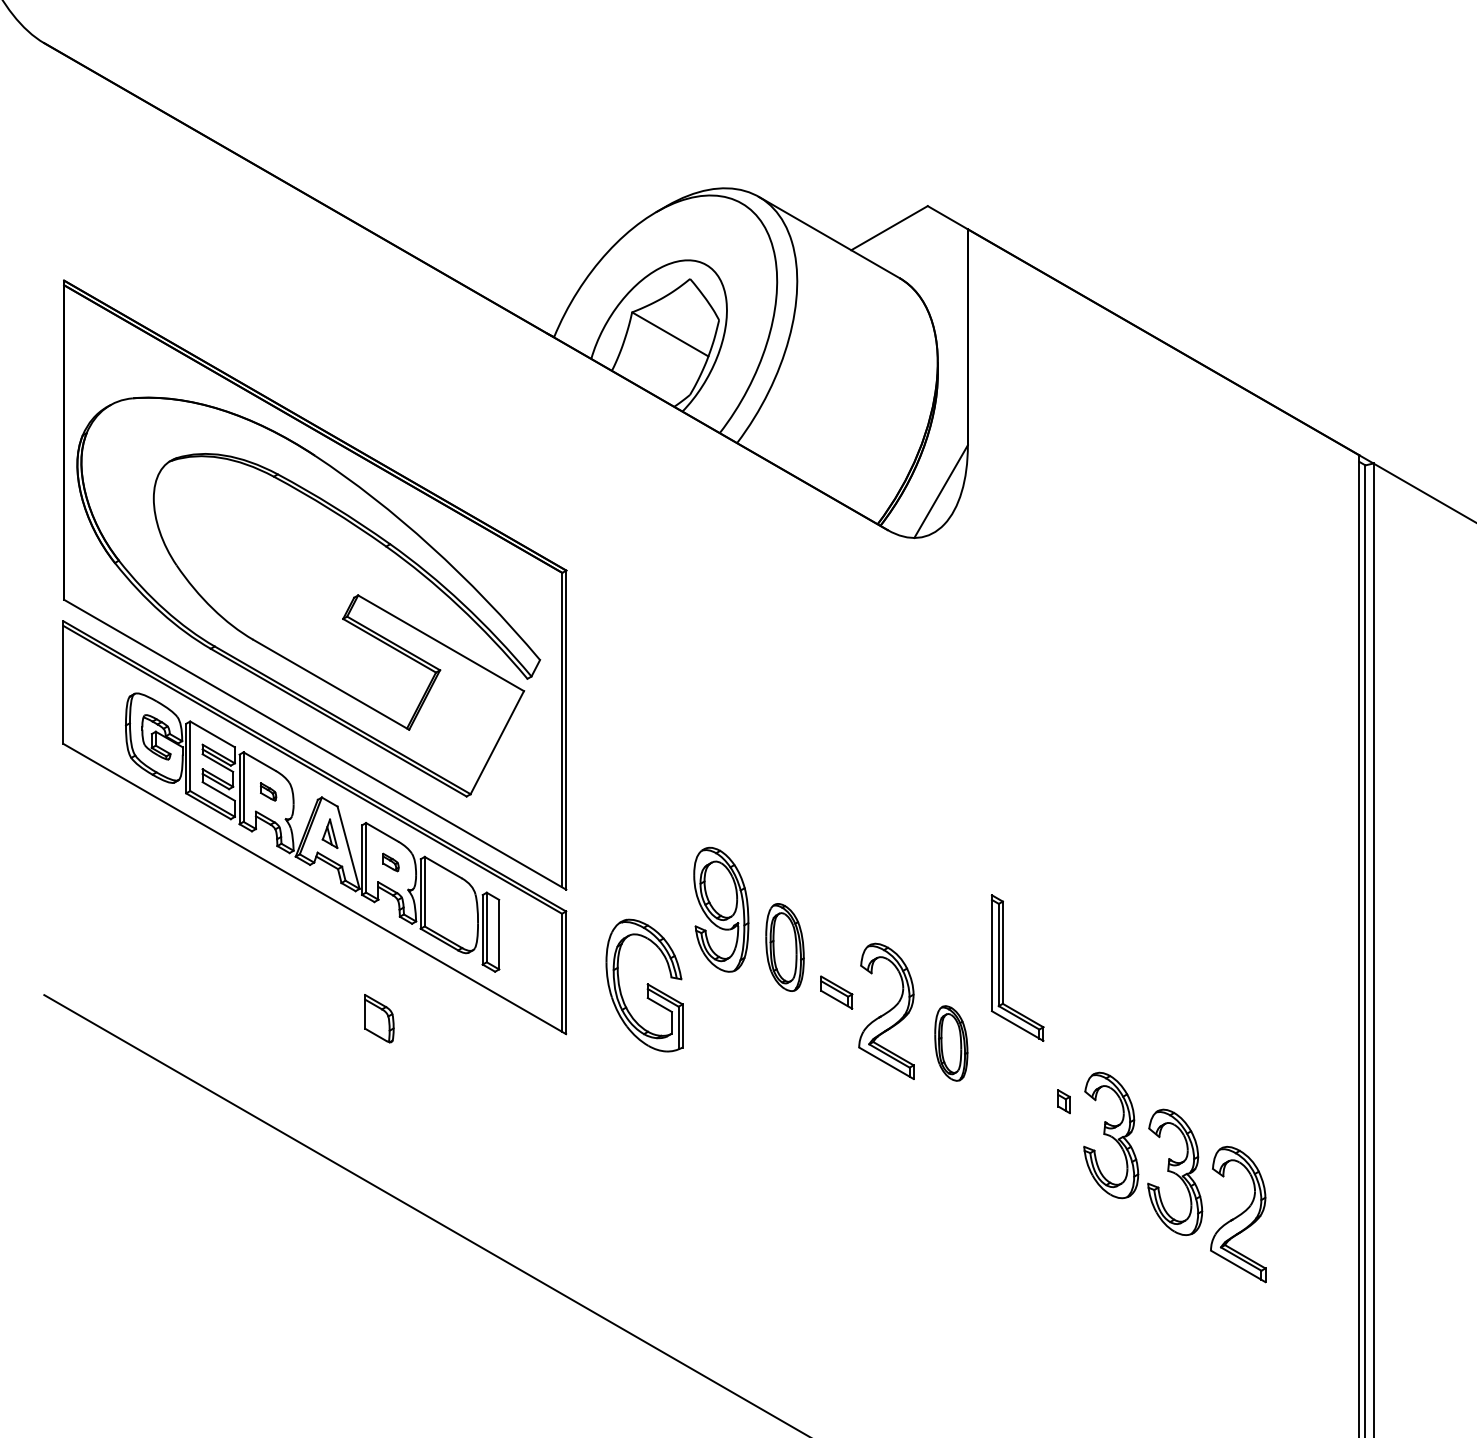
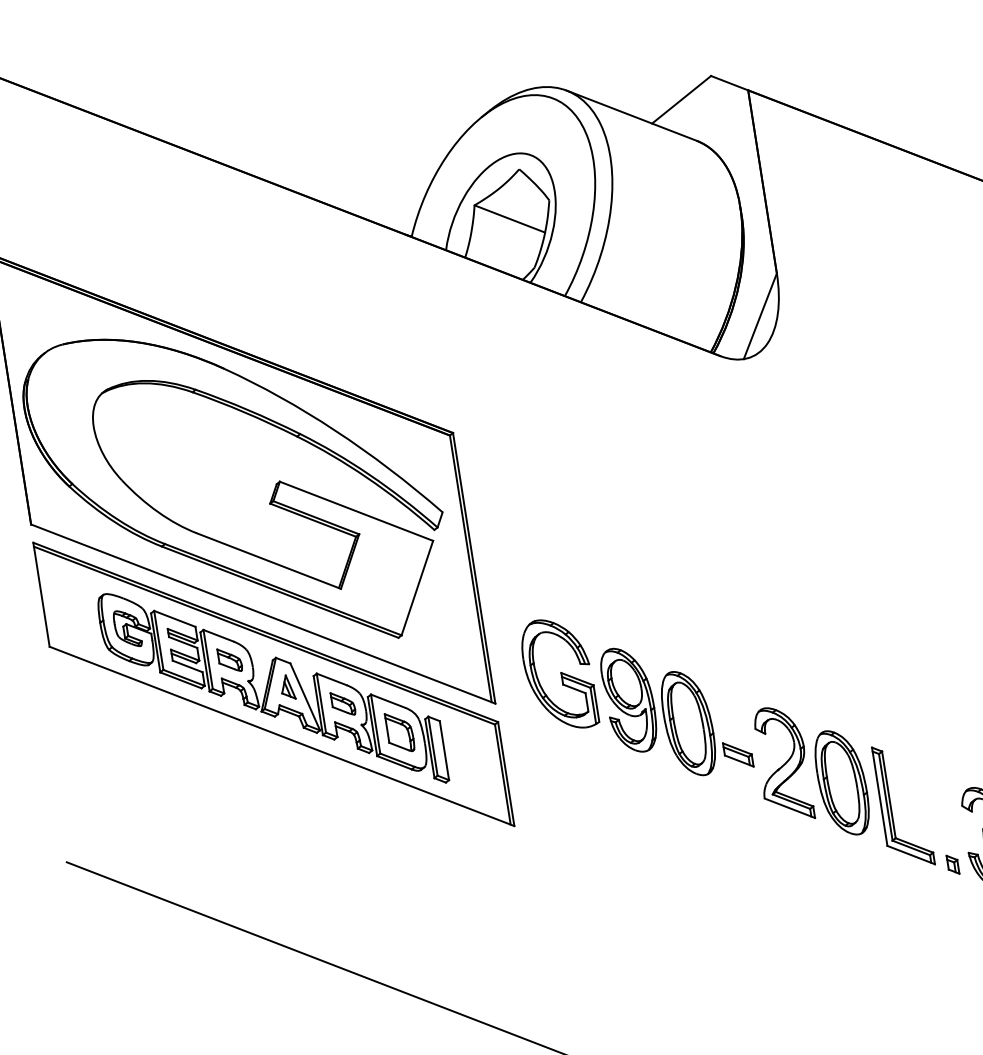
part: (268, 791) -> (229, 659), size x1.67
part: (390, 862) -> (342, 703), size x1.67
part: (784, 947) -> (688, 723), size x1.43
part: (1003, 967) -> (891, 807), moved
part: (644, 985) -> (558, 674), moved
part: (379, 1018) -> (400, 732), moved
part: (951, 1043) -> (842, 782), size x1.67
part: (1063, 1101) -> (952, 864), moved

